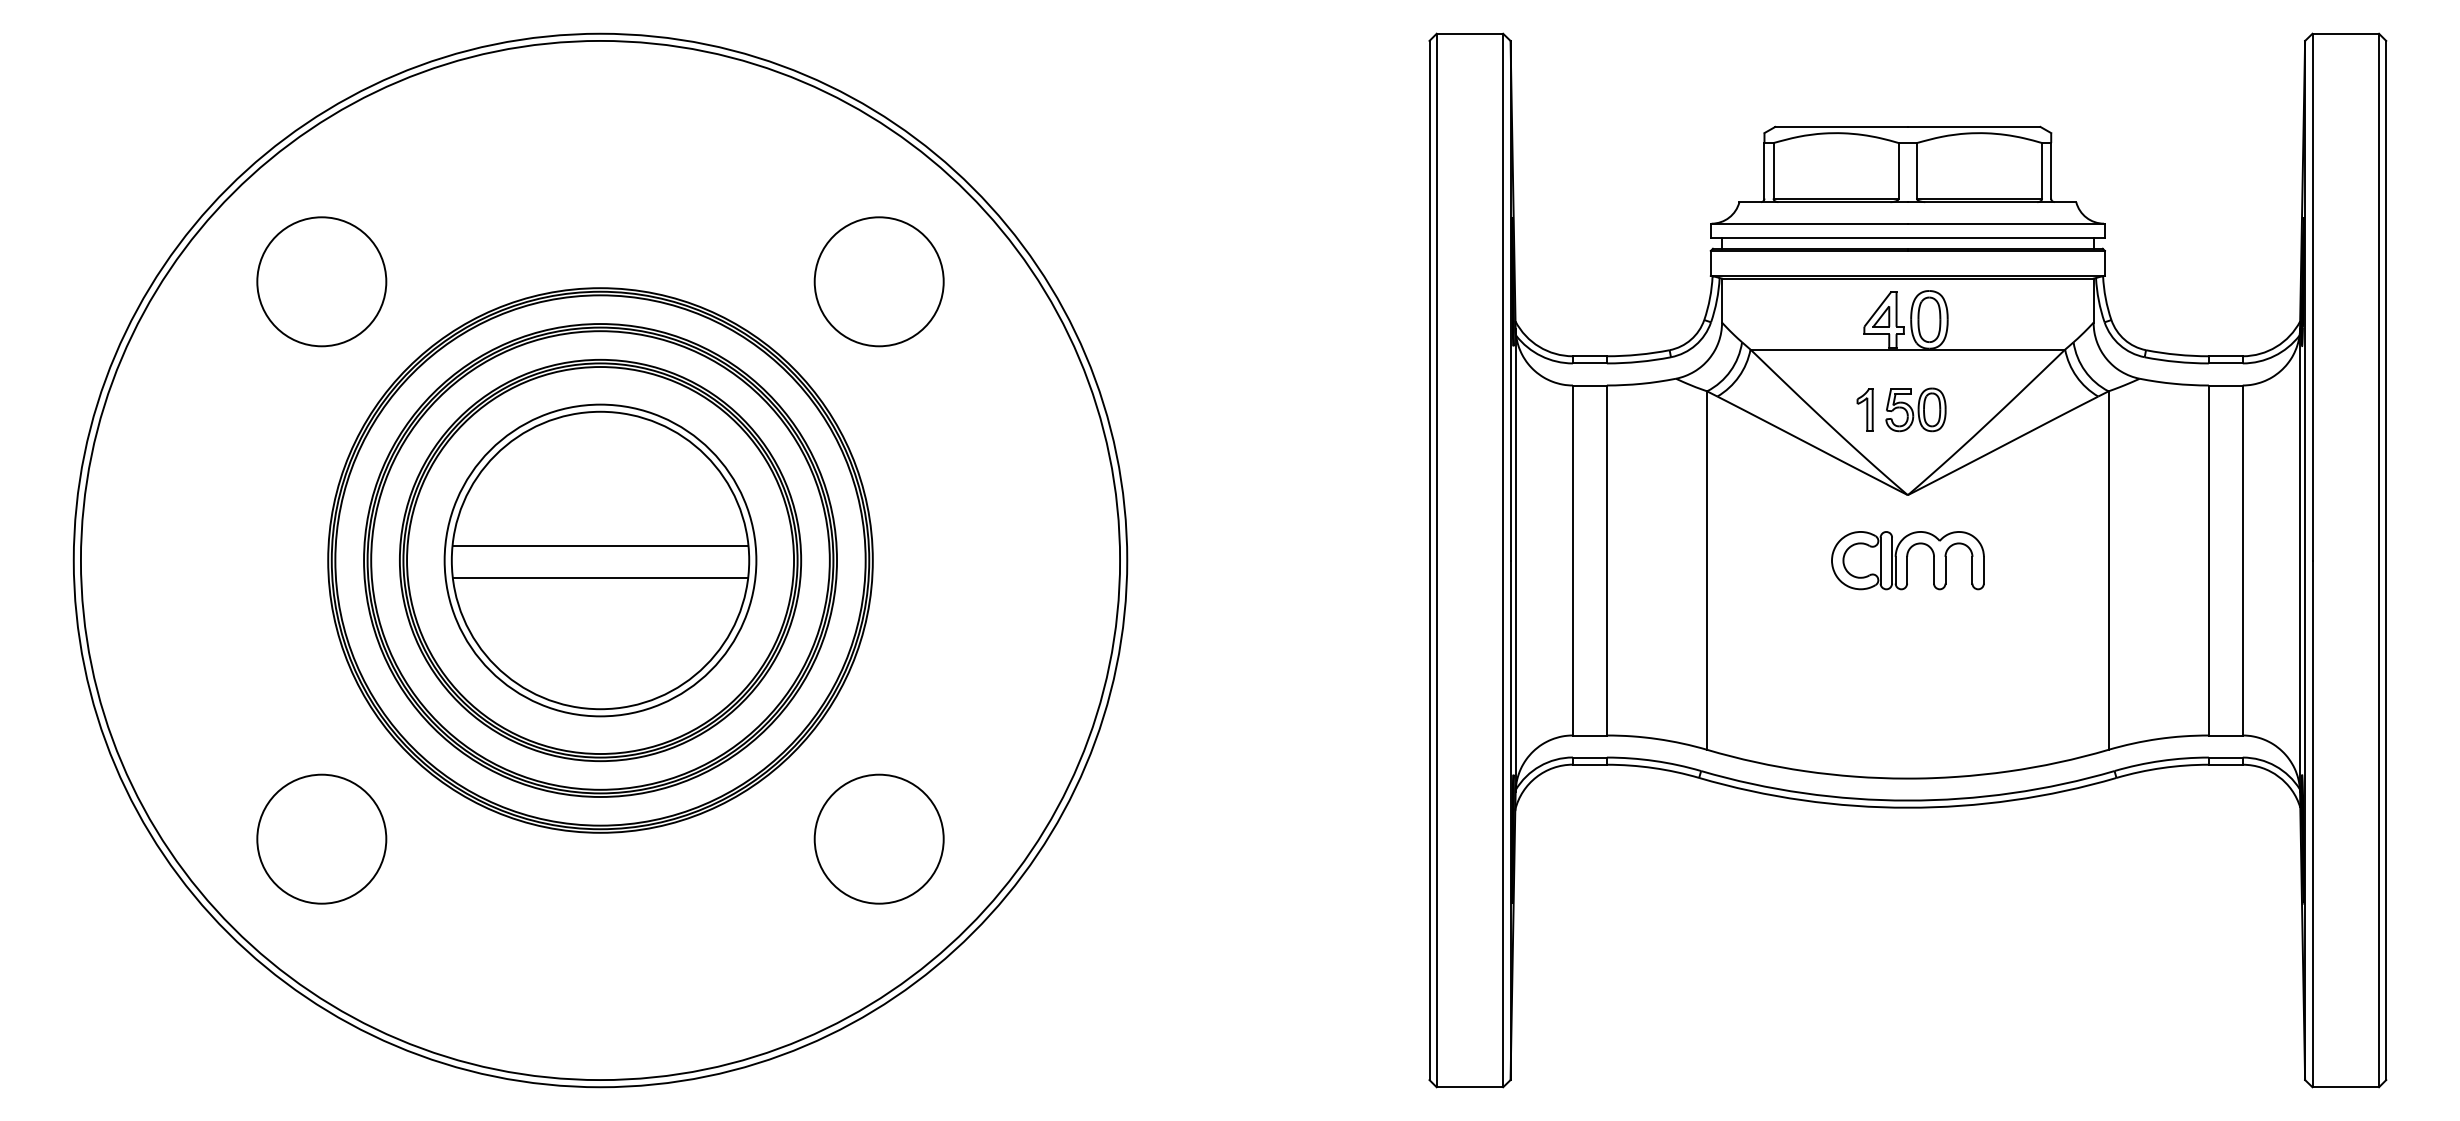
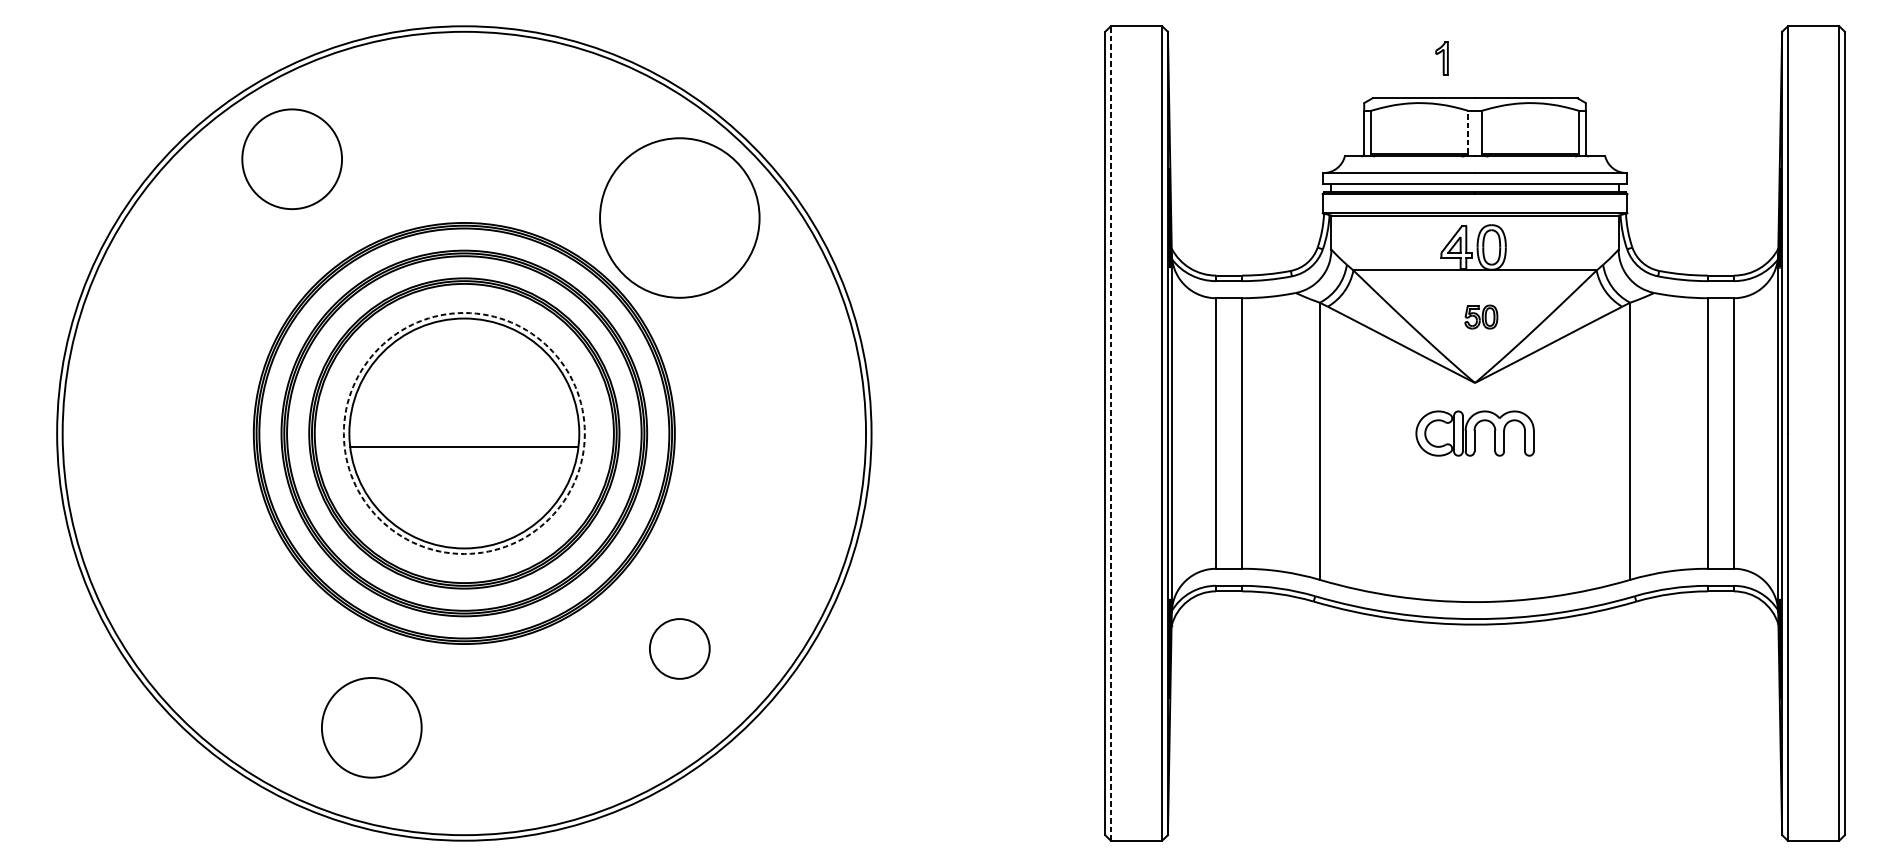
line: (1898, 170) -> (1467, 131), solid -> dashed
circle: (321, 281) -> (291, 159), moved
circle: (878, 281) -> (679, 217), size x1.6
part: (1864, 409) -> (1441, 58), moved
part: (1915, 409) -> (1480, 316), size x0.7
line: (600, 545) -> (464, 421), removed
circle: (600, 560) -> (464, 433), solid -> dashed
line: (1436, 560) -> (1110, 433), solid -> dashed
circle: (321, 838) -> (371, 727), moved
circle: (878, 838) -> (679, 648), size x0.6

